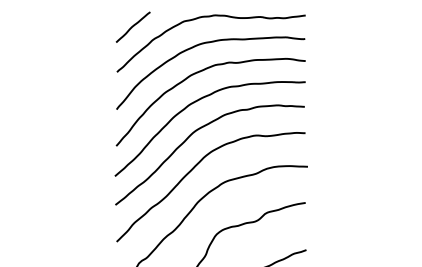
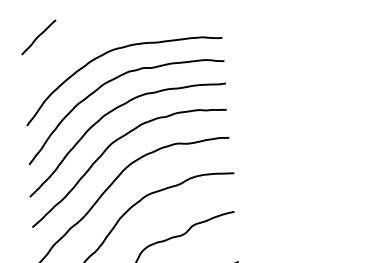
curve: (210, 17) -> (120, 21), removed

